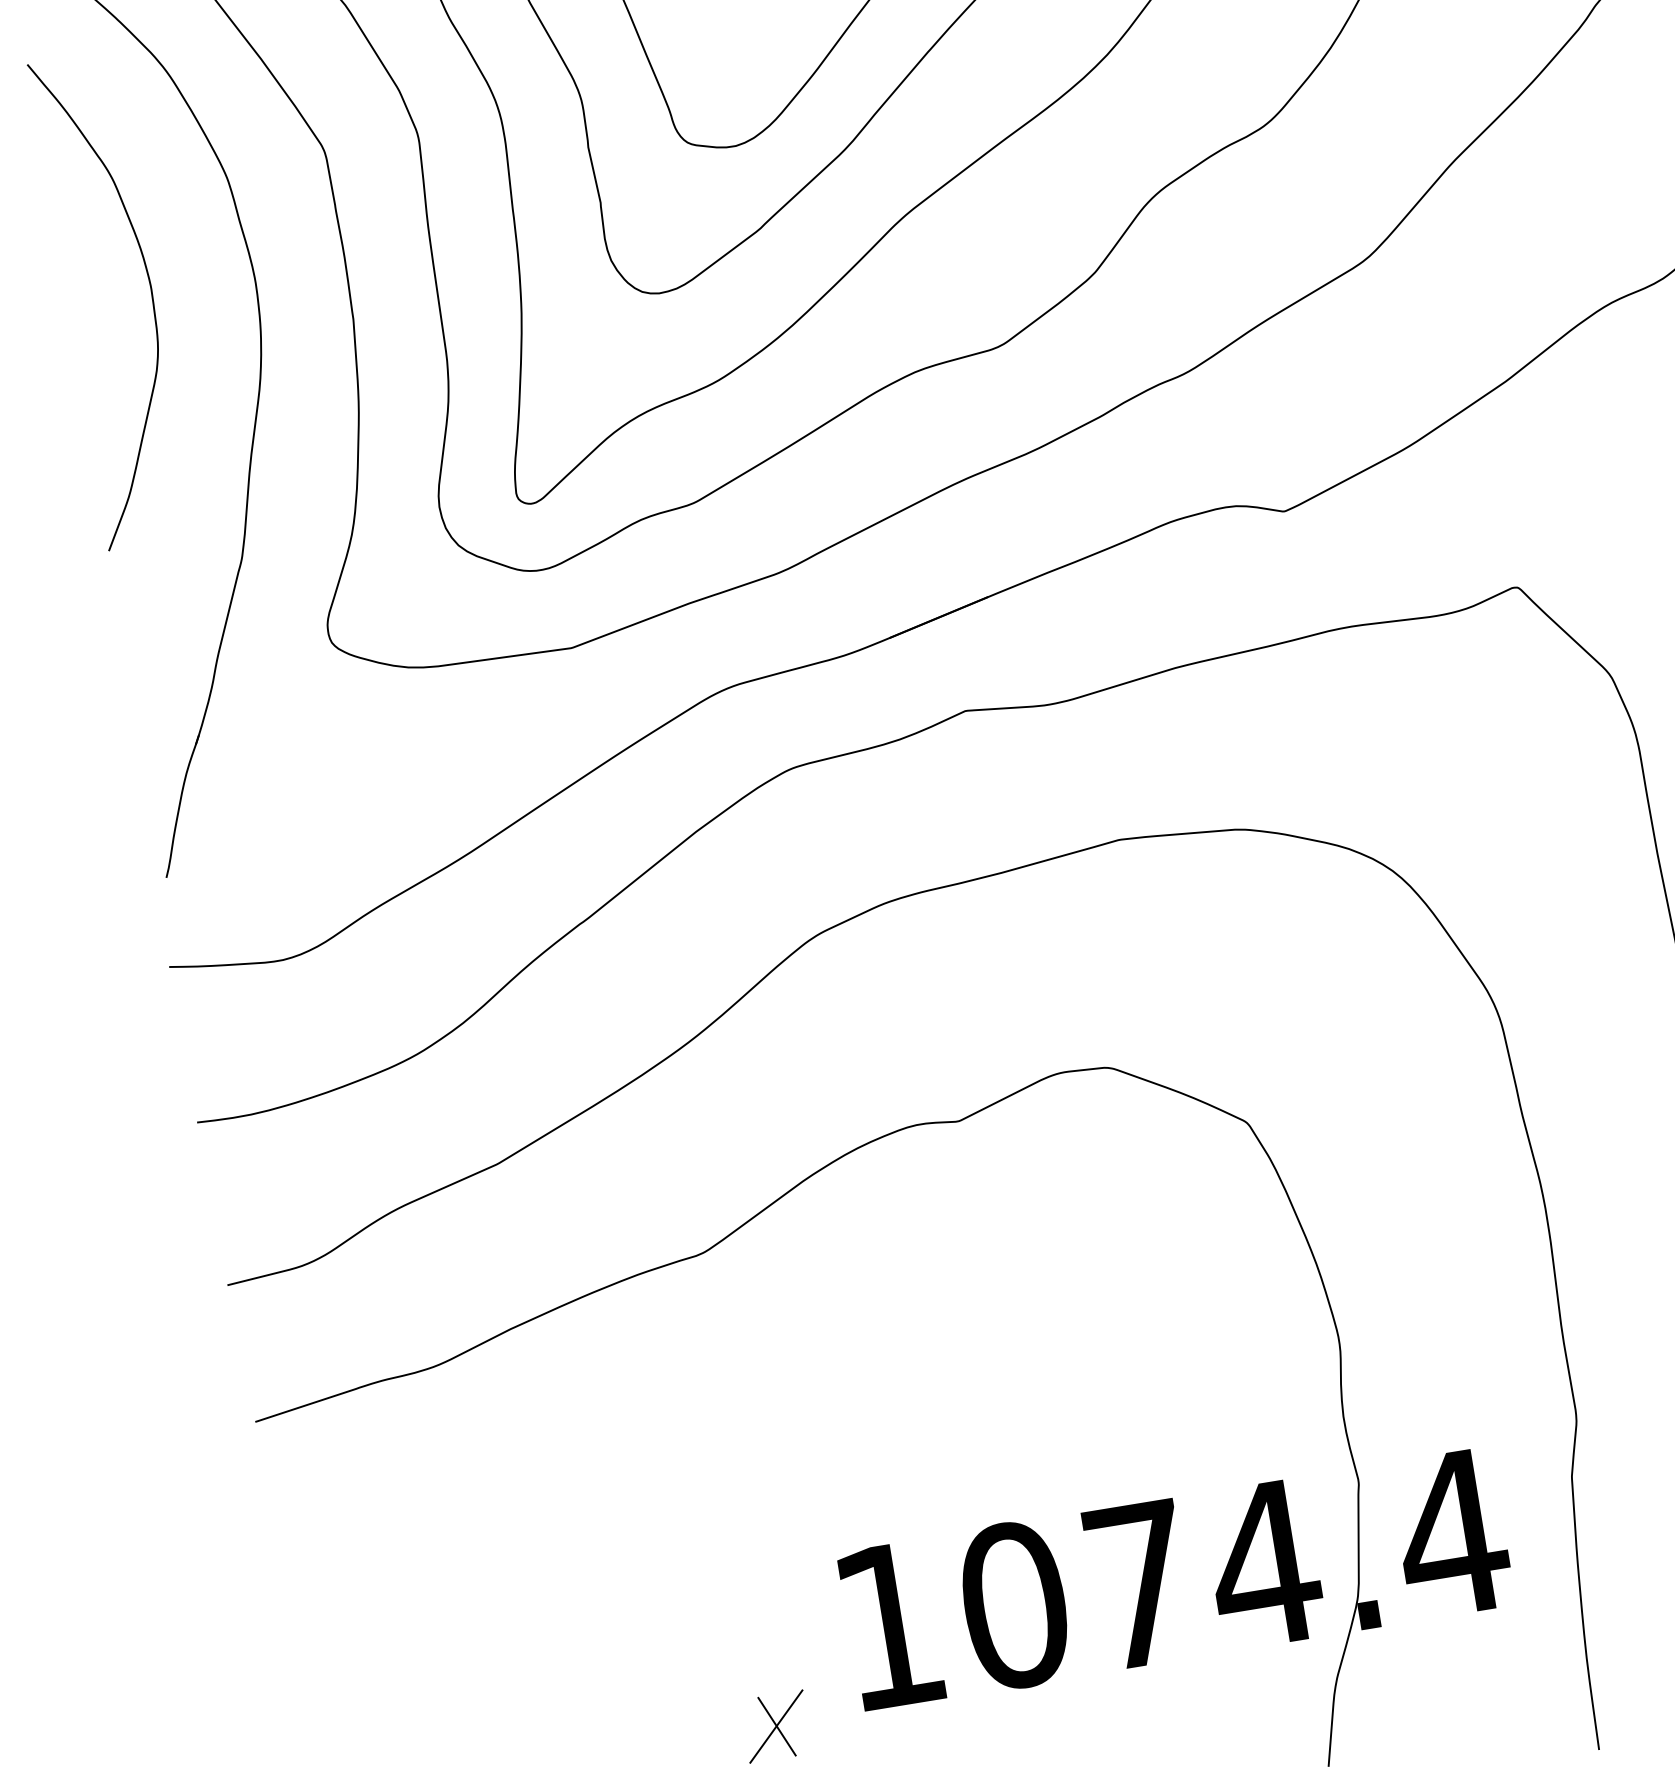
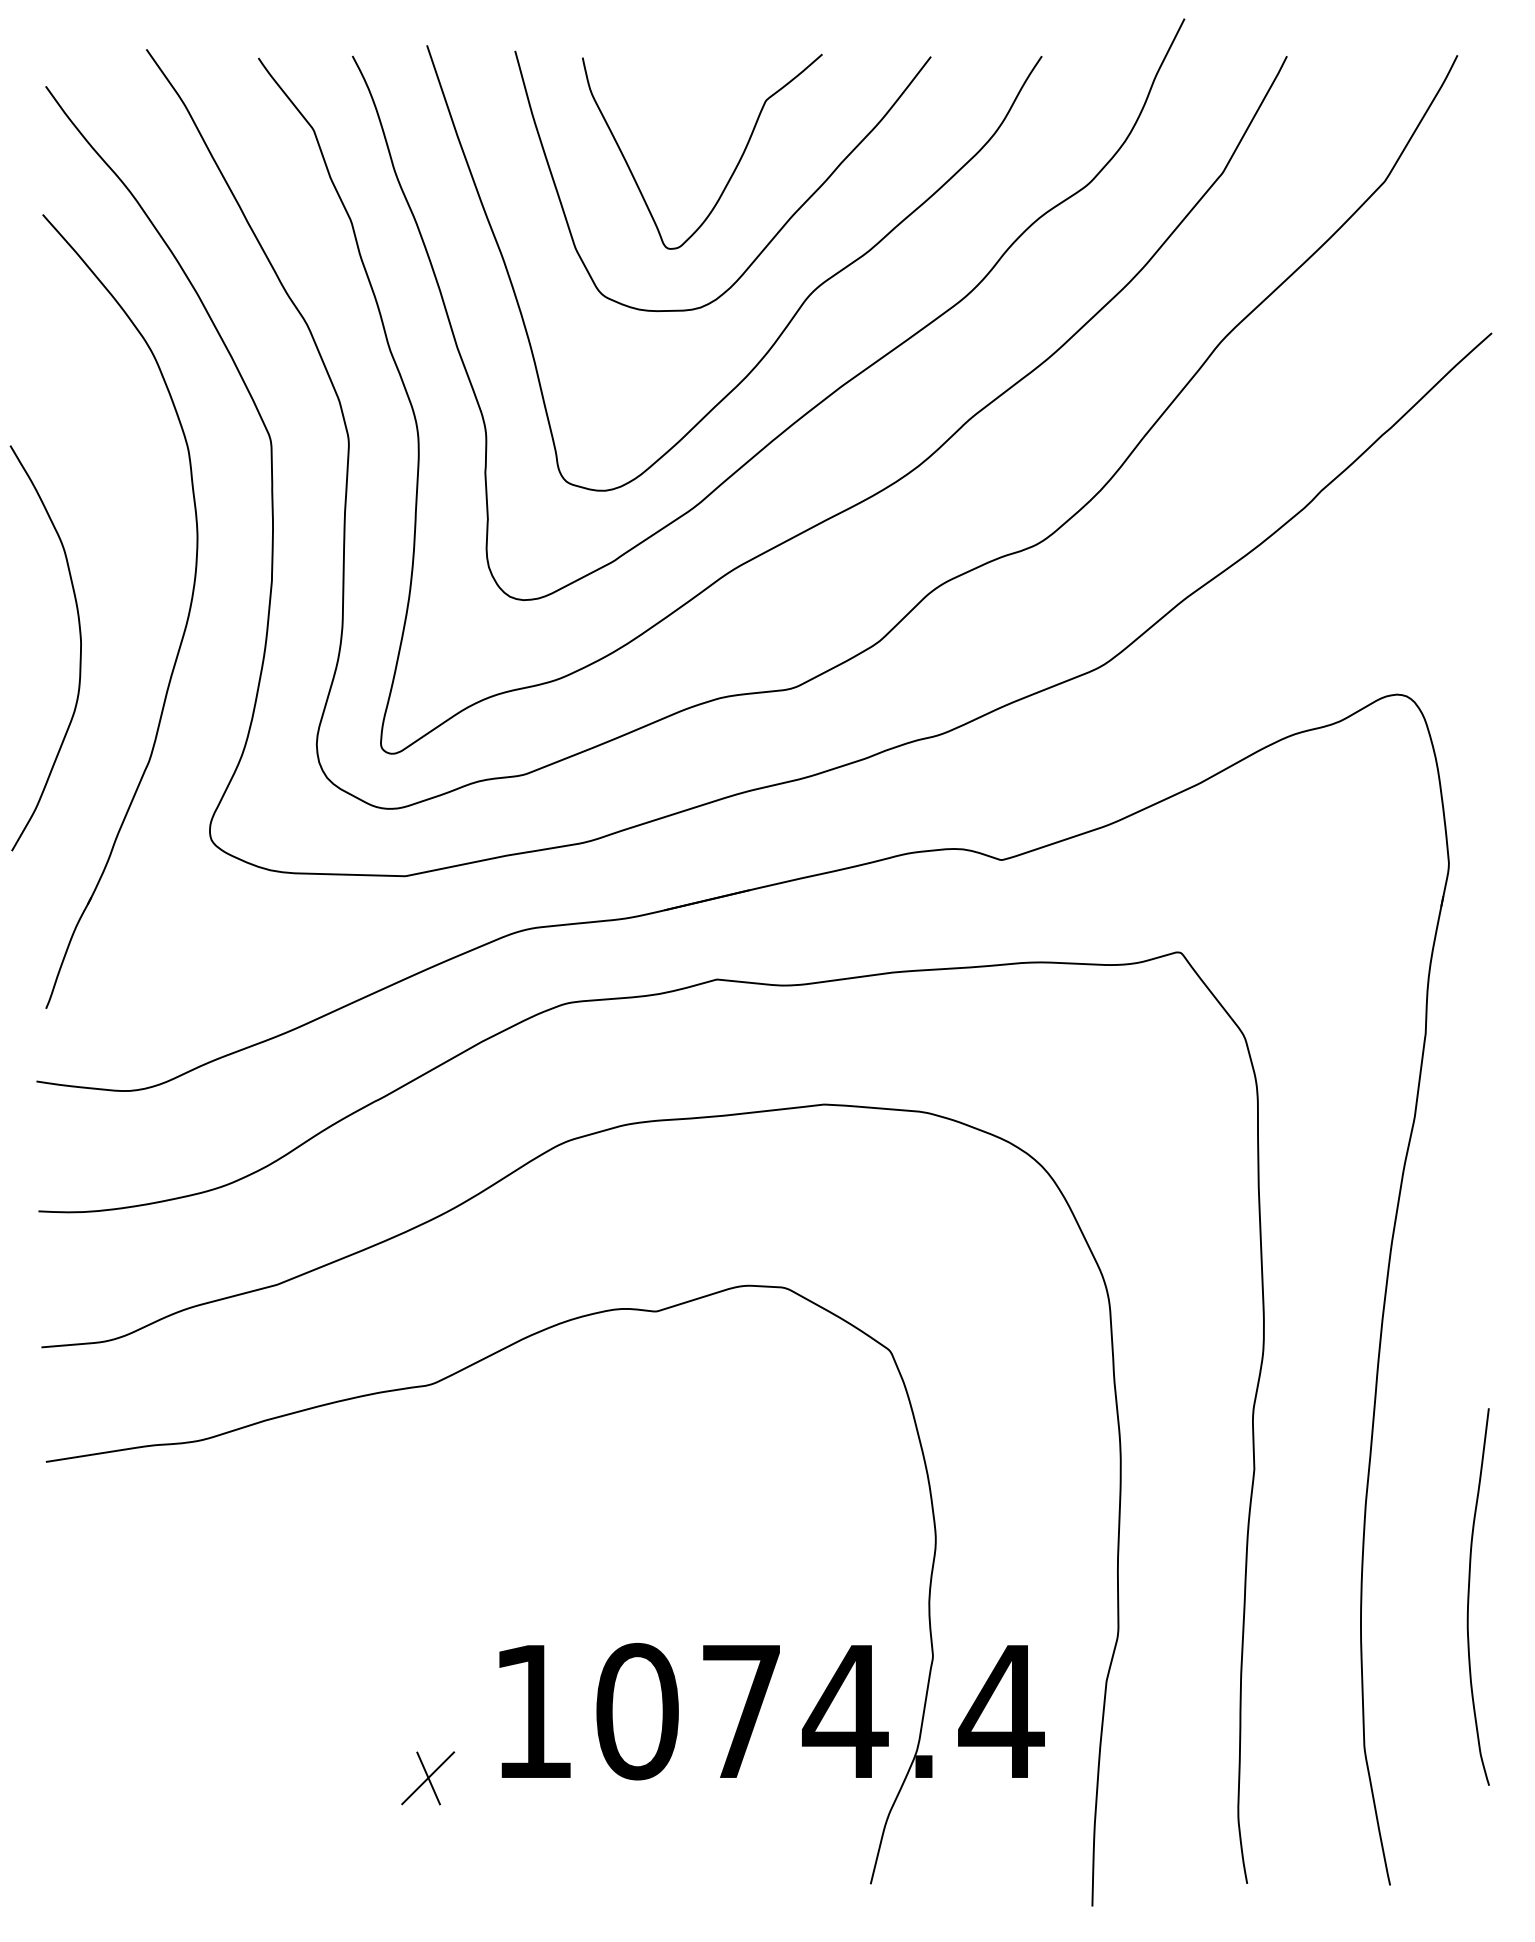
curve: (151, 294) -> (80, 648), moved

